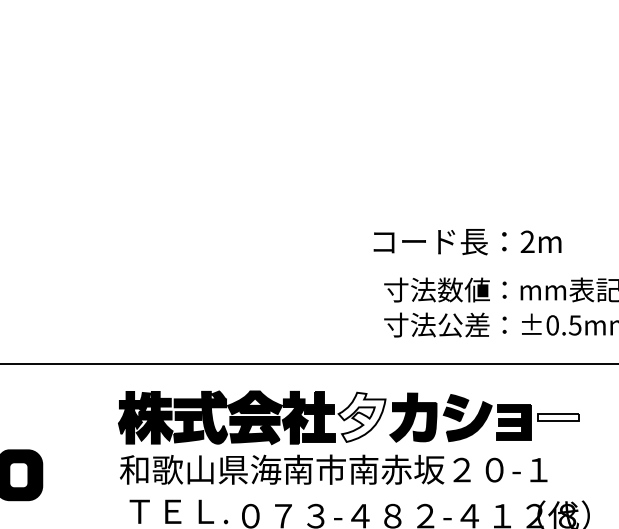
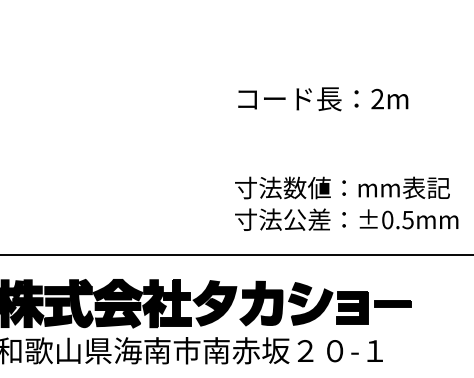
text: (467, 242) -> (323, 99), moved
fill: (361, 416) -> (214, 302), added
fill: (558, 417) -> (392, 303), added

